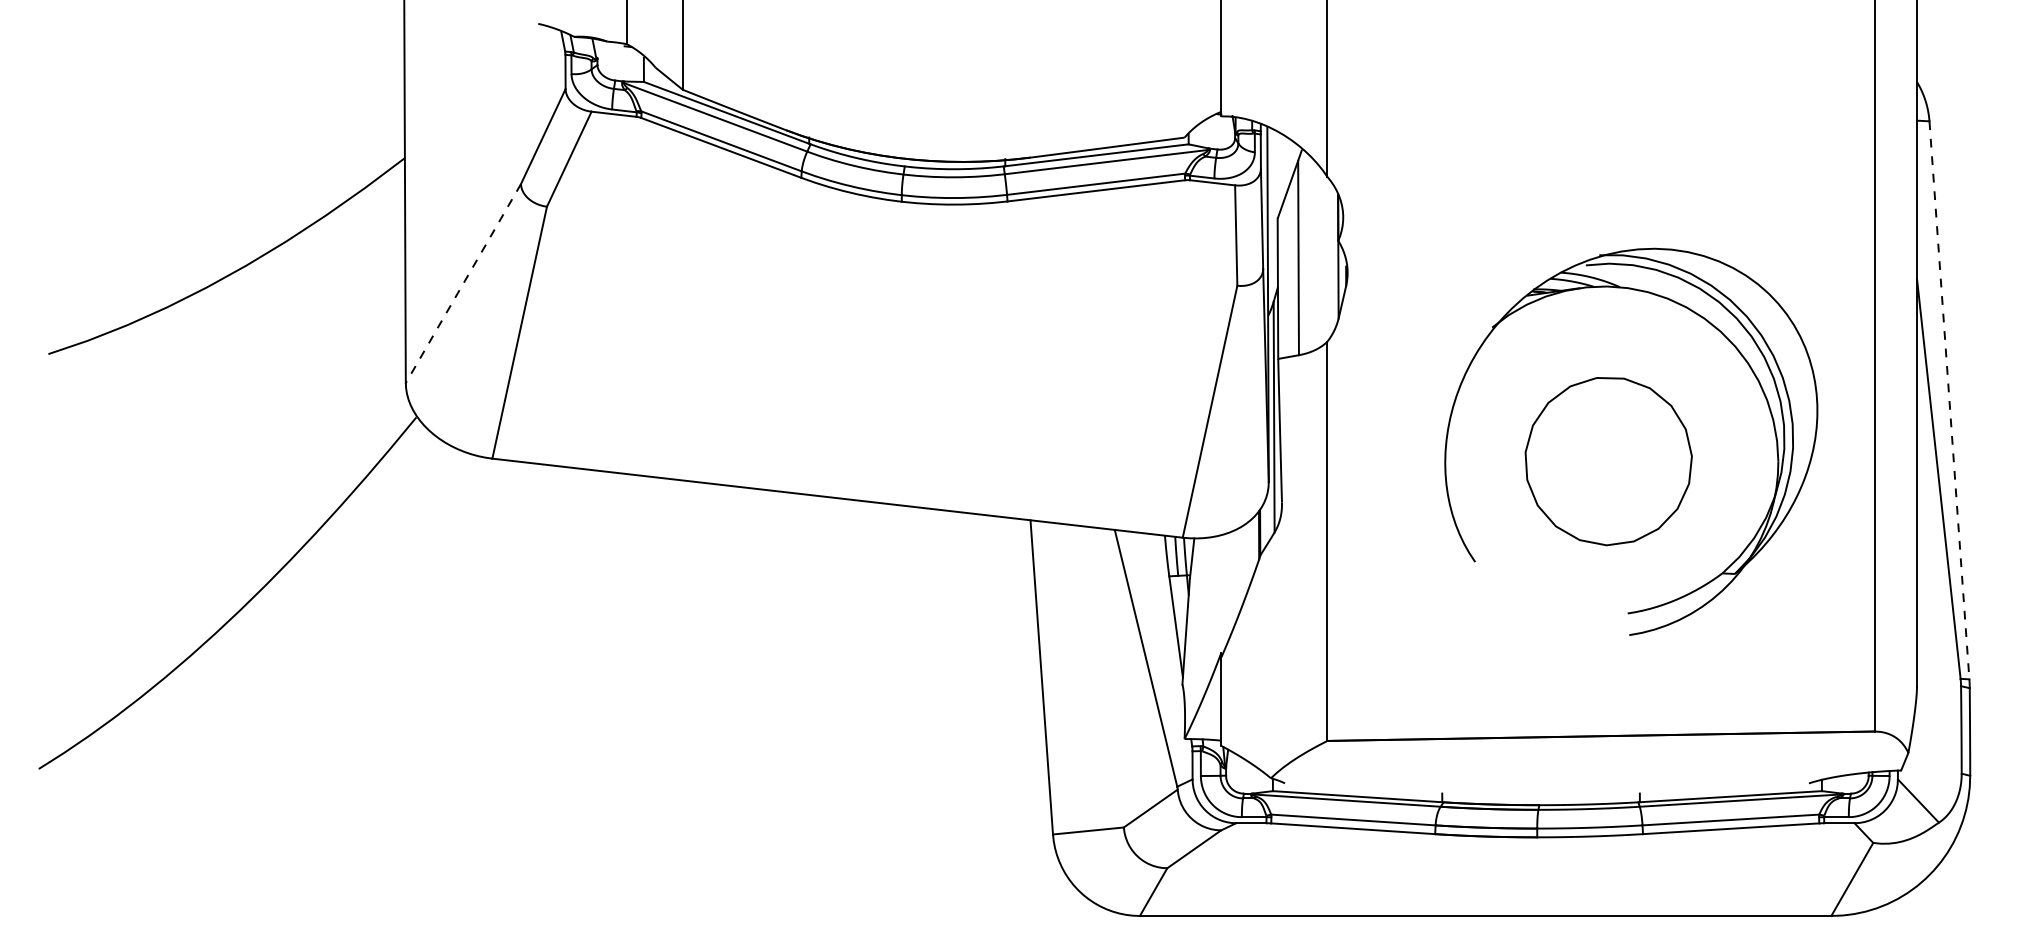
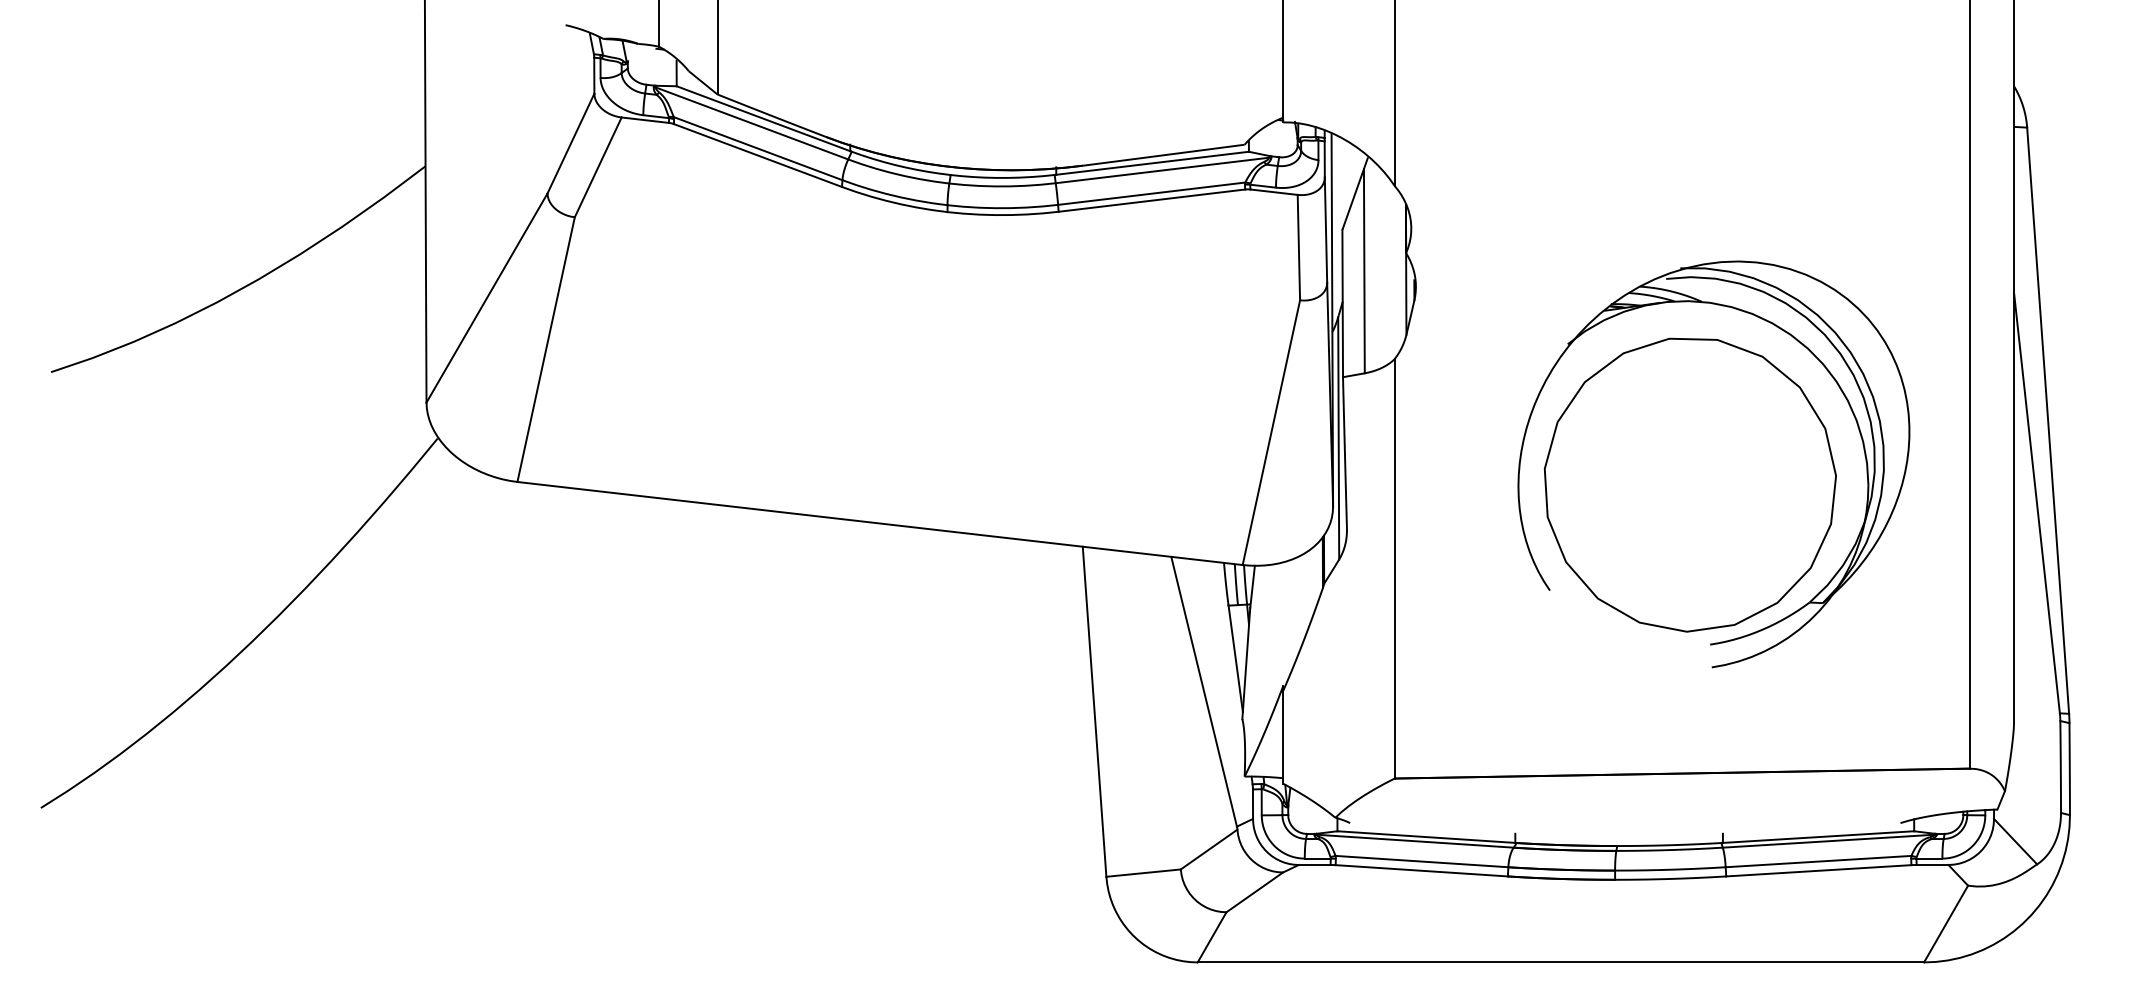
line: (463, 283) -> (487, 298), dashed -> solid
line: (1949, 400) -> (2048, 420), dashed -> solid
part: (1608, 461) -> (1689, 484), size x1.67

